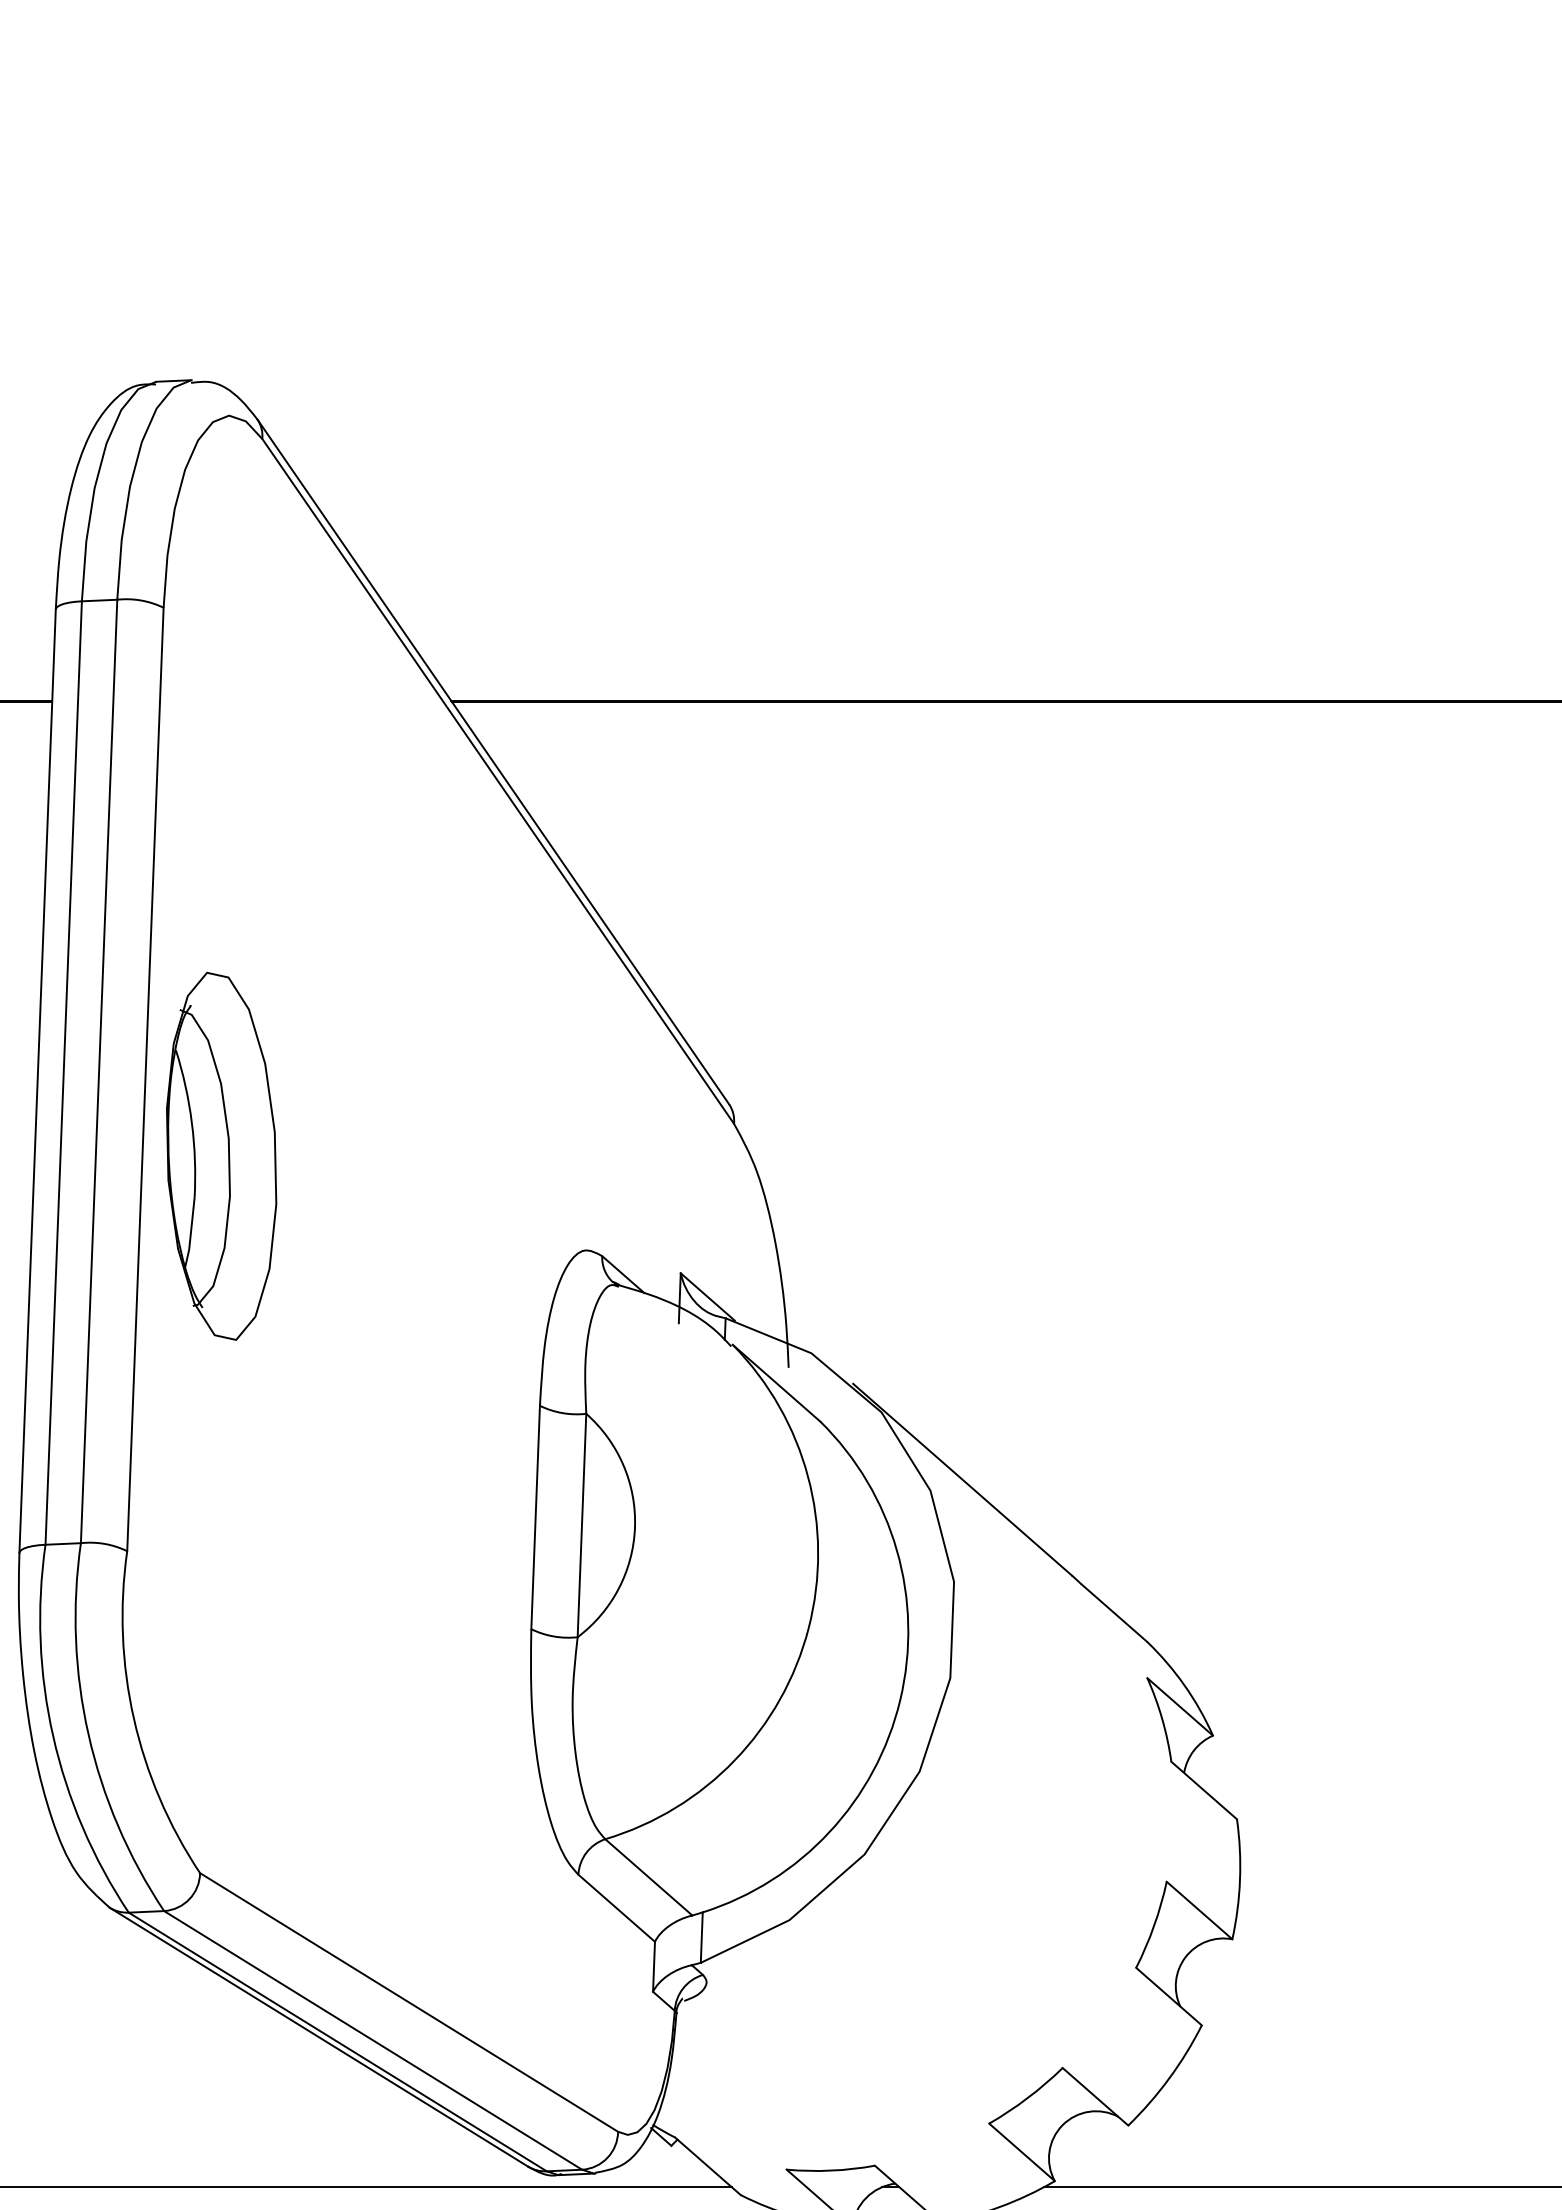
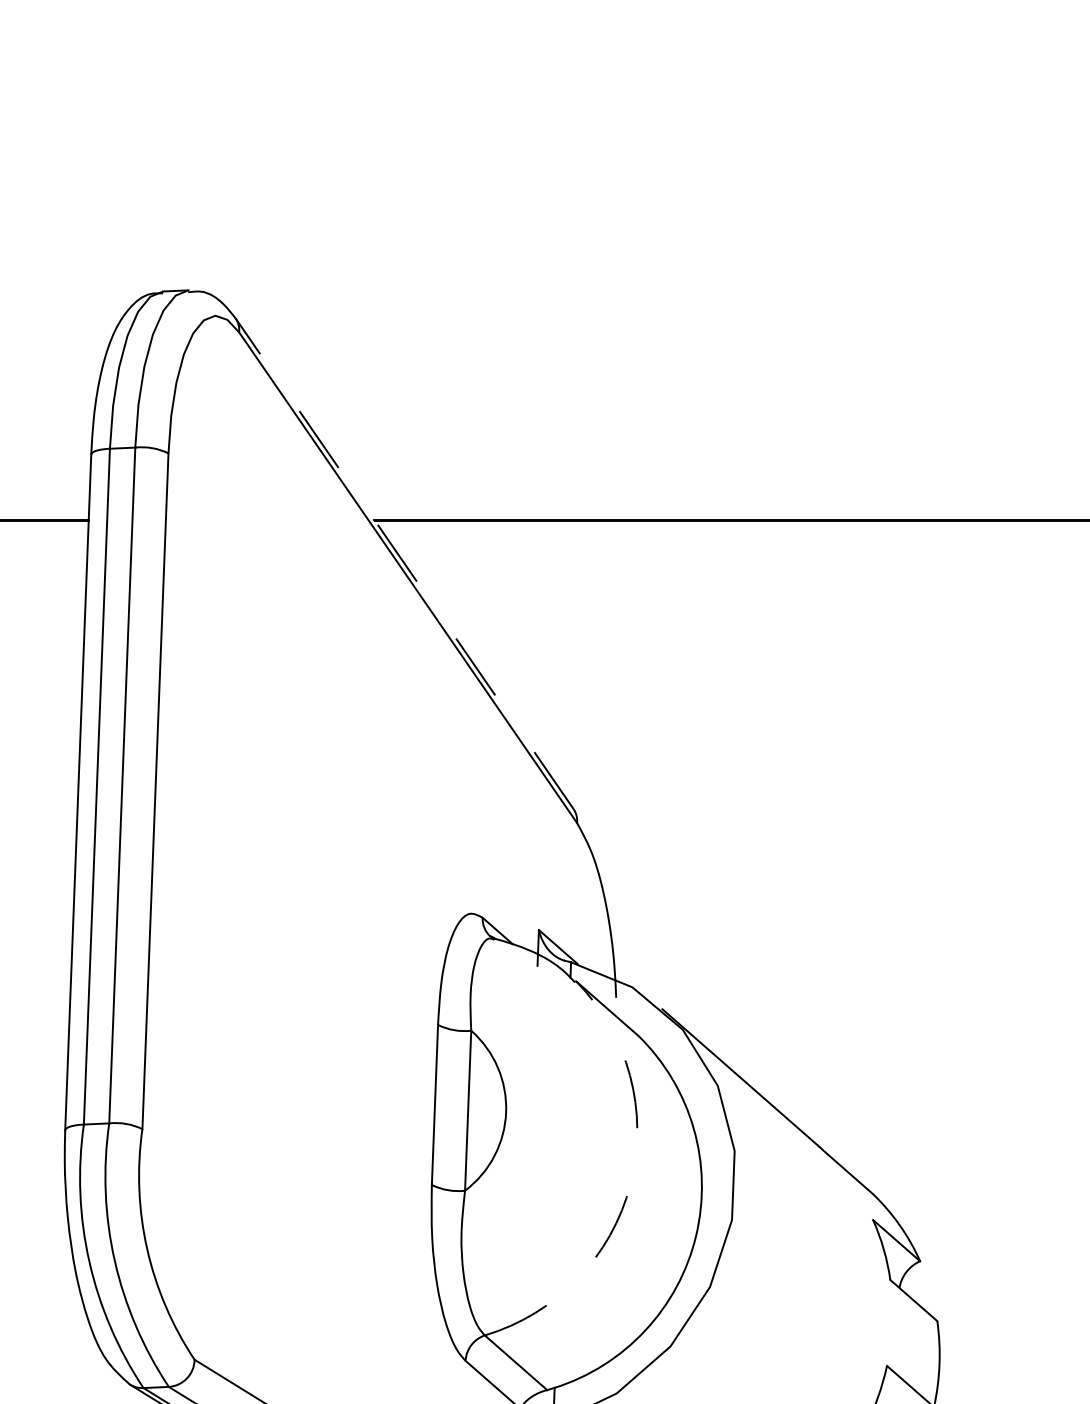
line: (493, 761) -> (404, 563), solid -> dashed
part: (221, 1156) -> (209, 846), removed
arc: (808, 1628) -> (630, 1184), solid -> dashed

